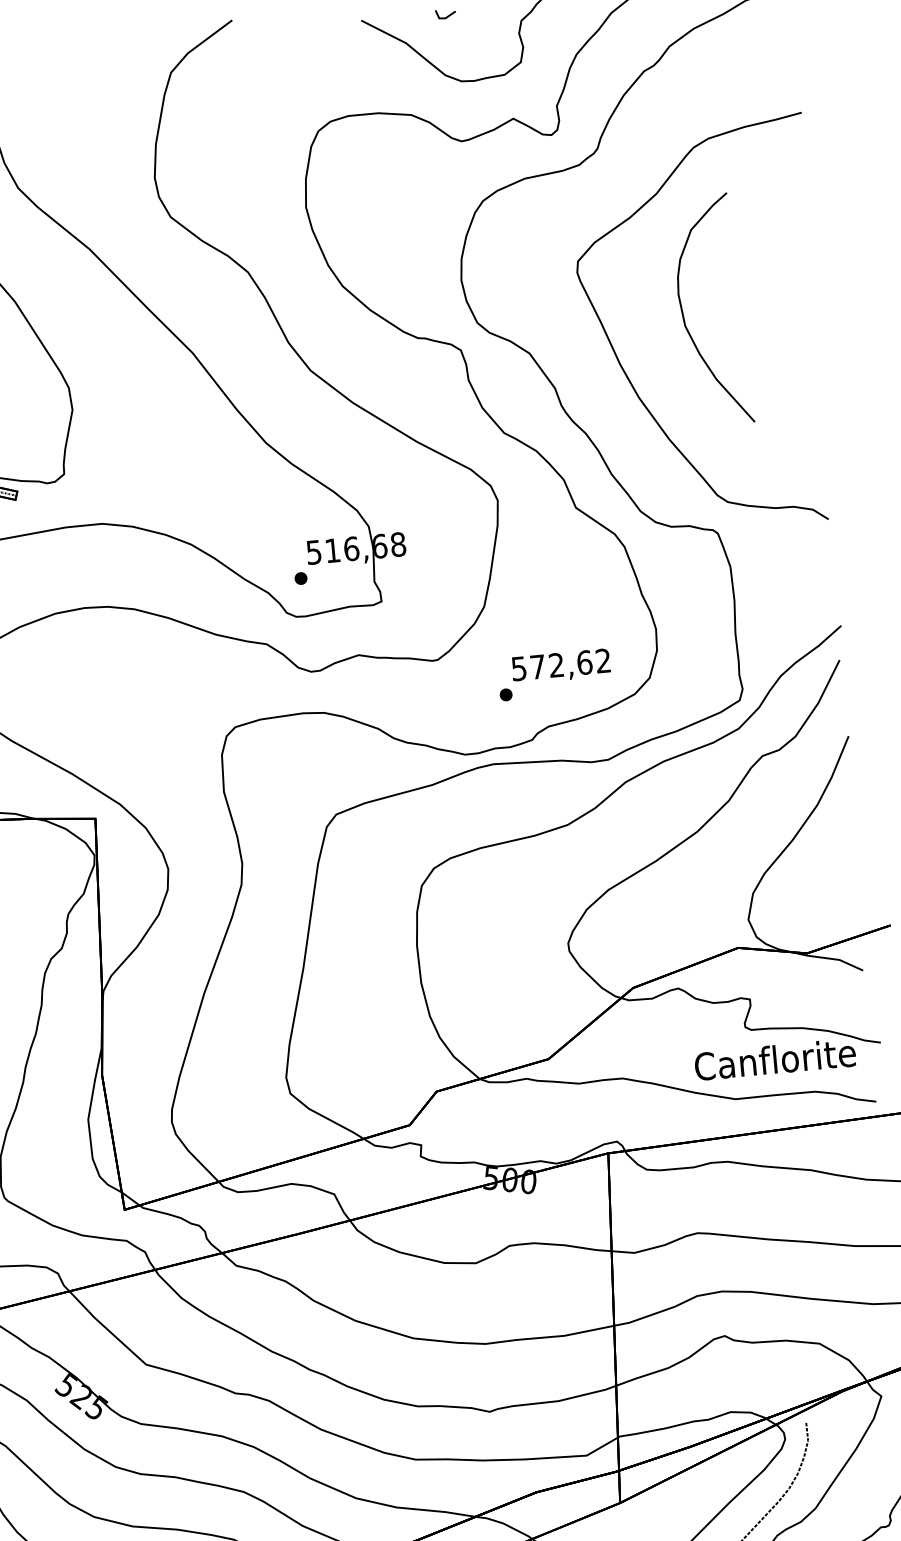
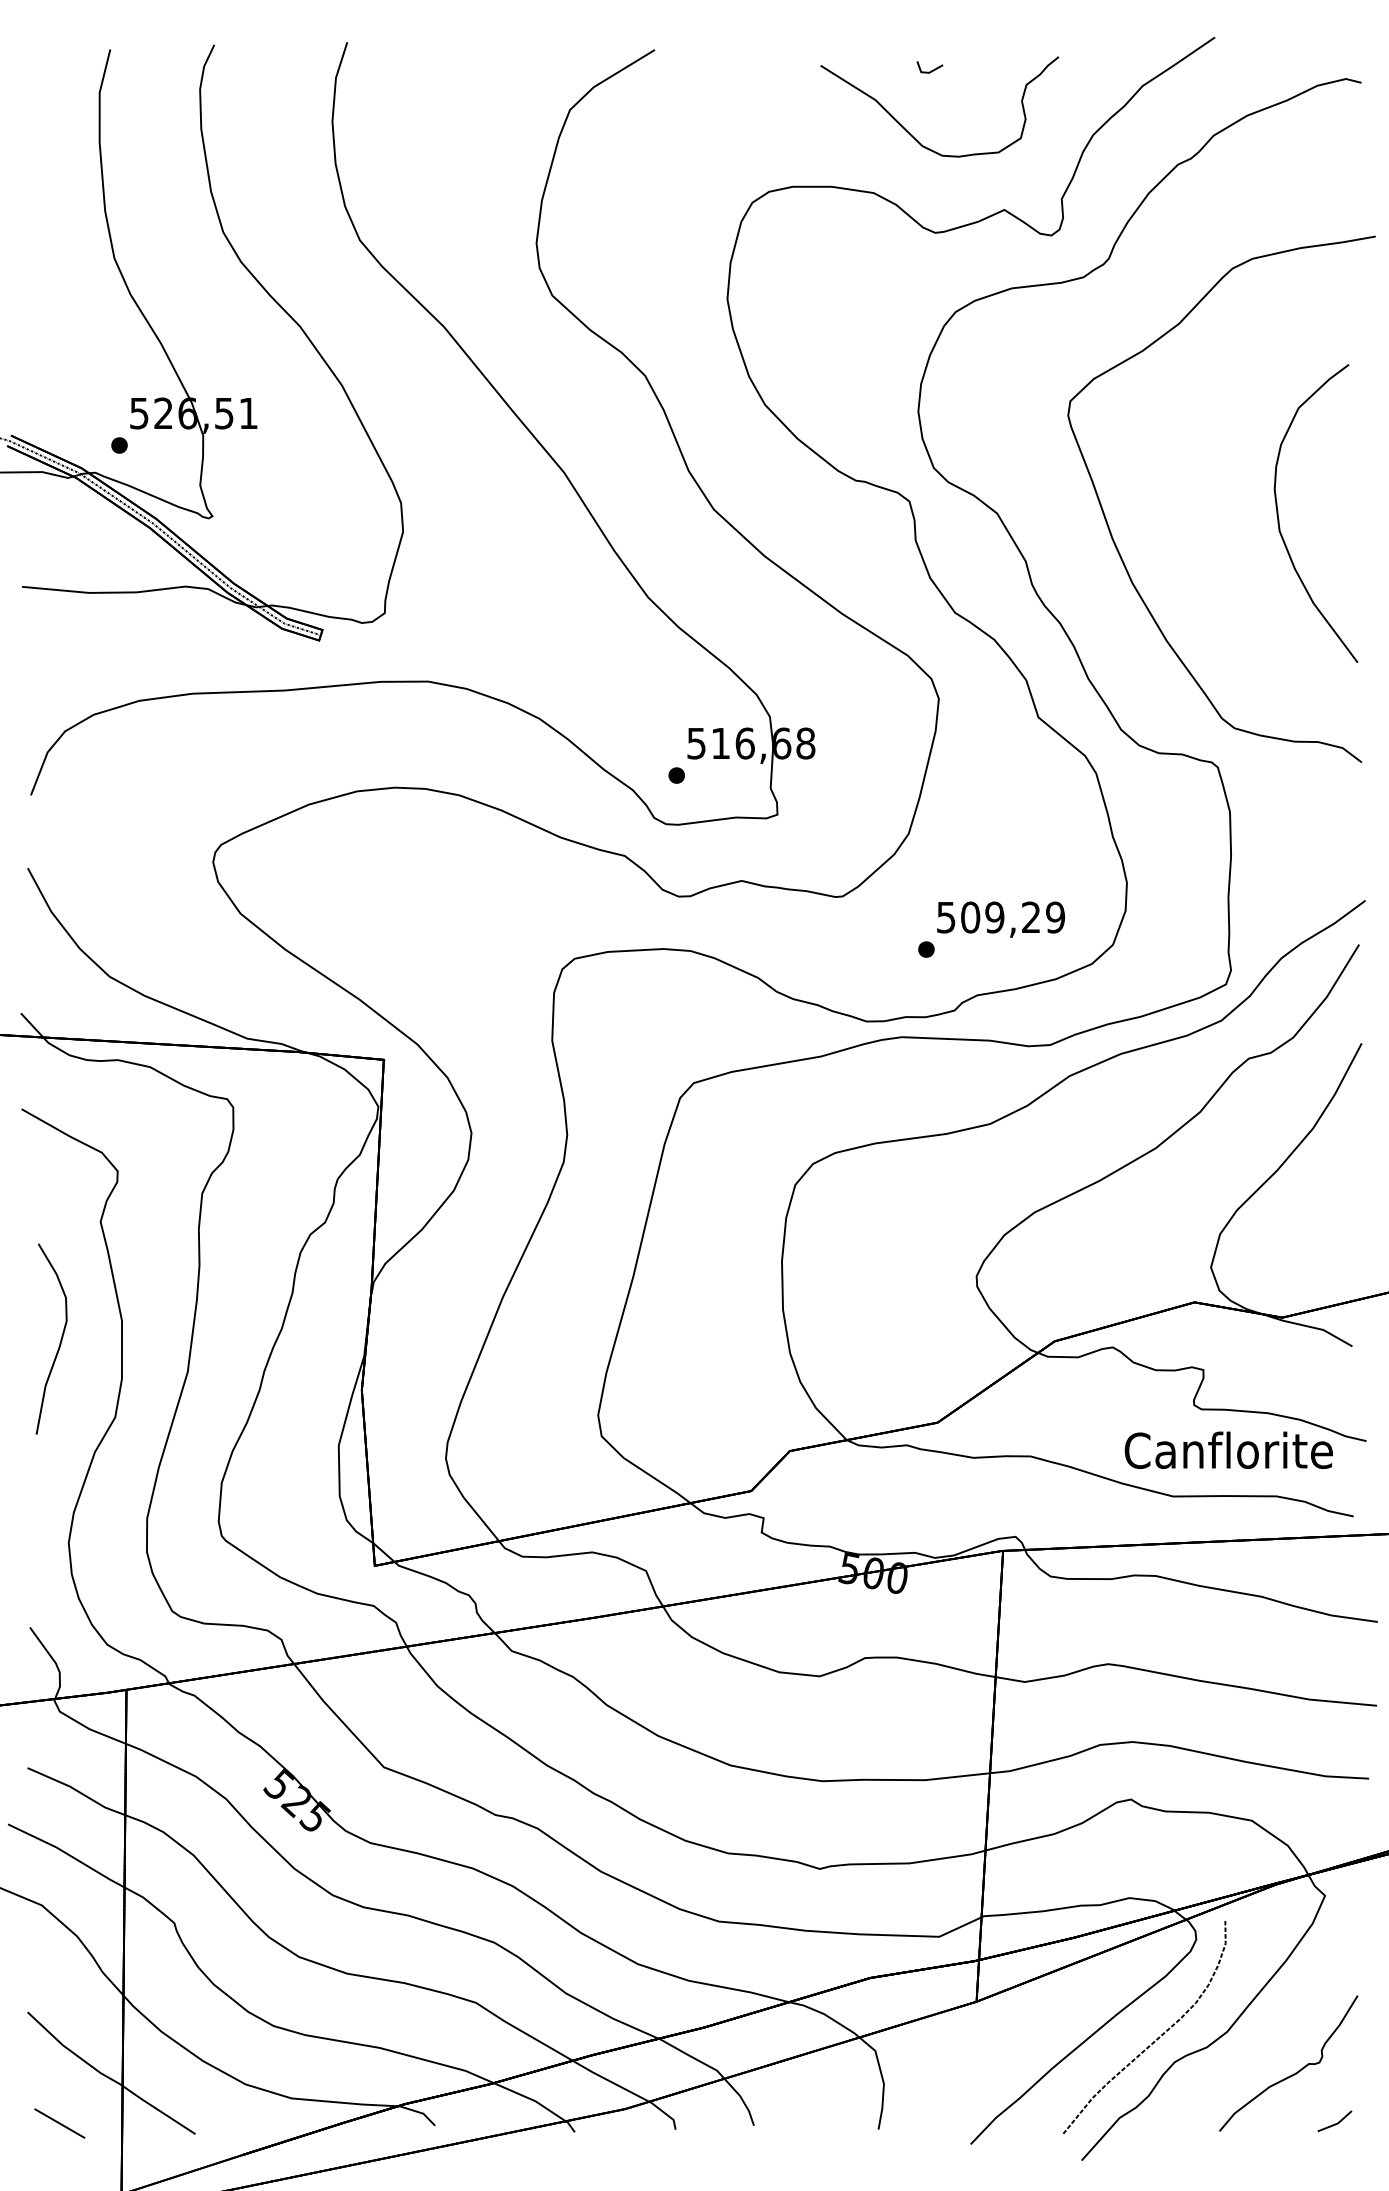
curve: (684, 317) -> (1279, 519), moved
text: (571, 663) -> (1013, 917), 572,62 -> 509,29

